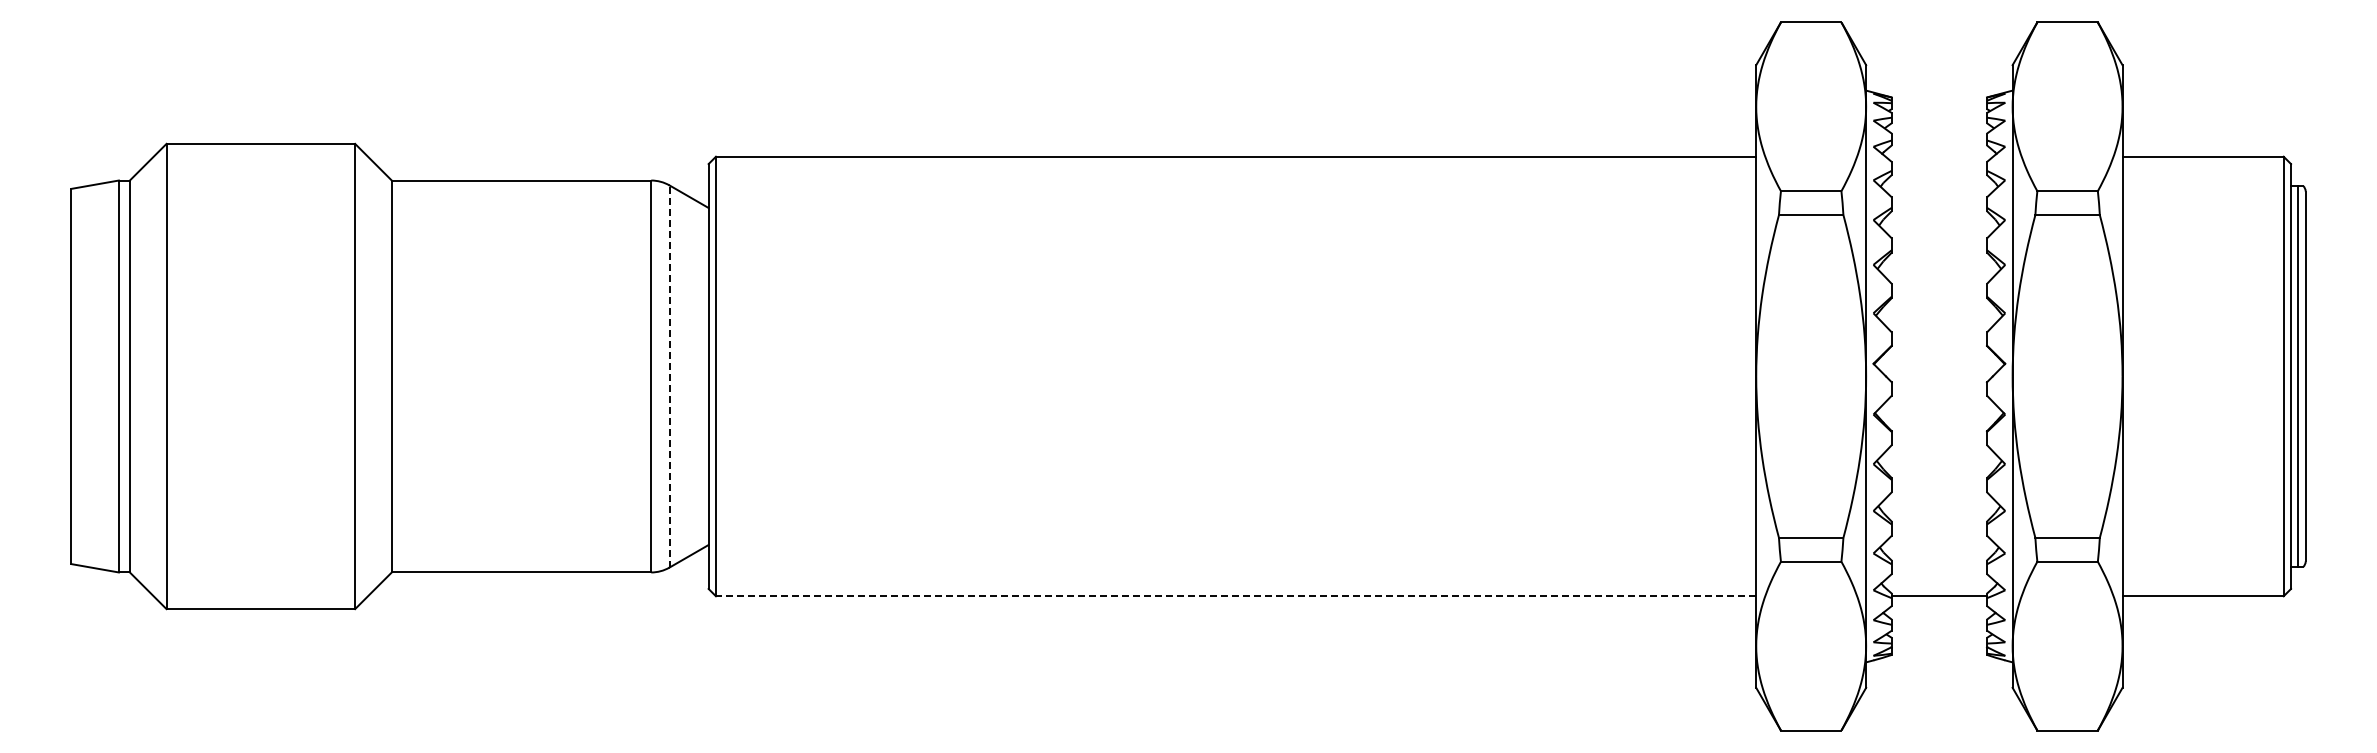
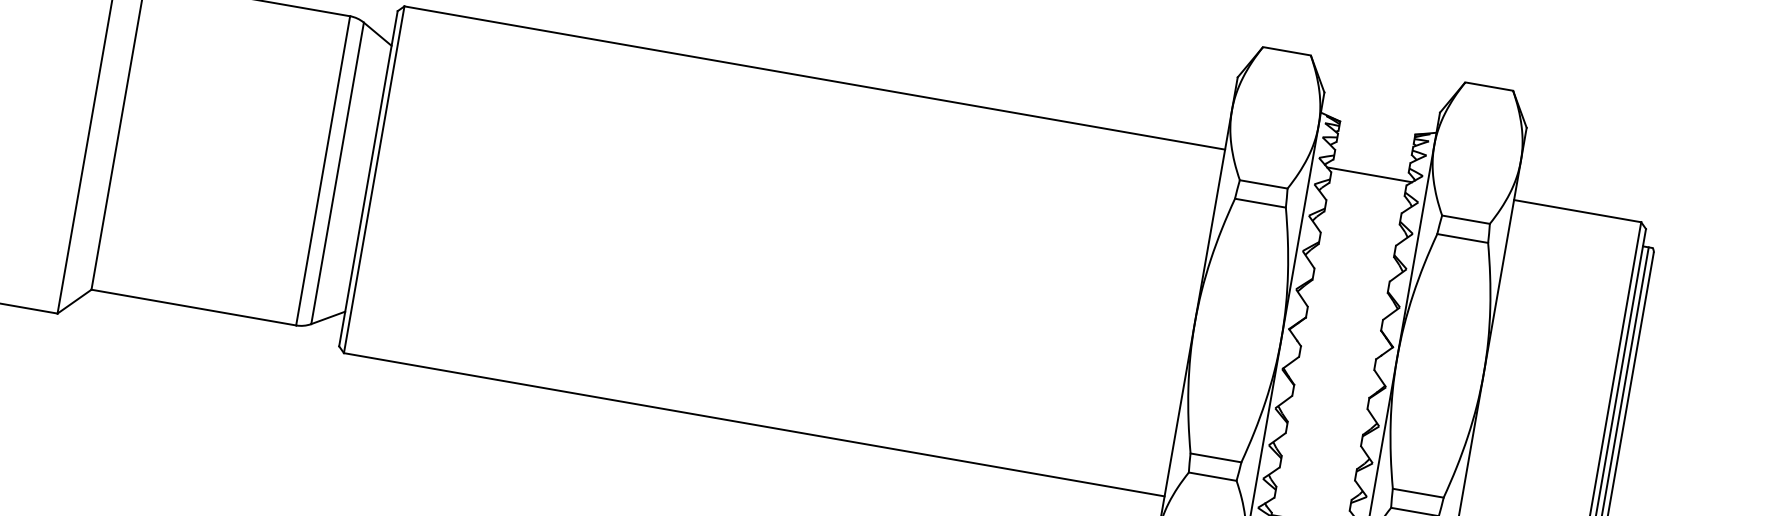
line: (1939, 156) -> (1369, 174), added
line: (669, 376) -> (337, 173), dashed -> solid
line: (1235, 596) -> (753, 424), dashed -> solid

